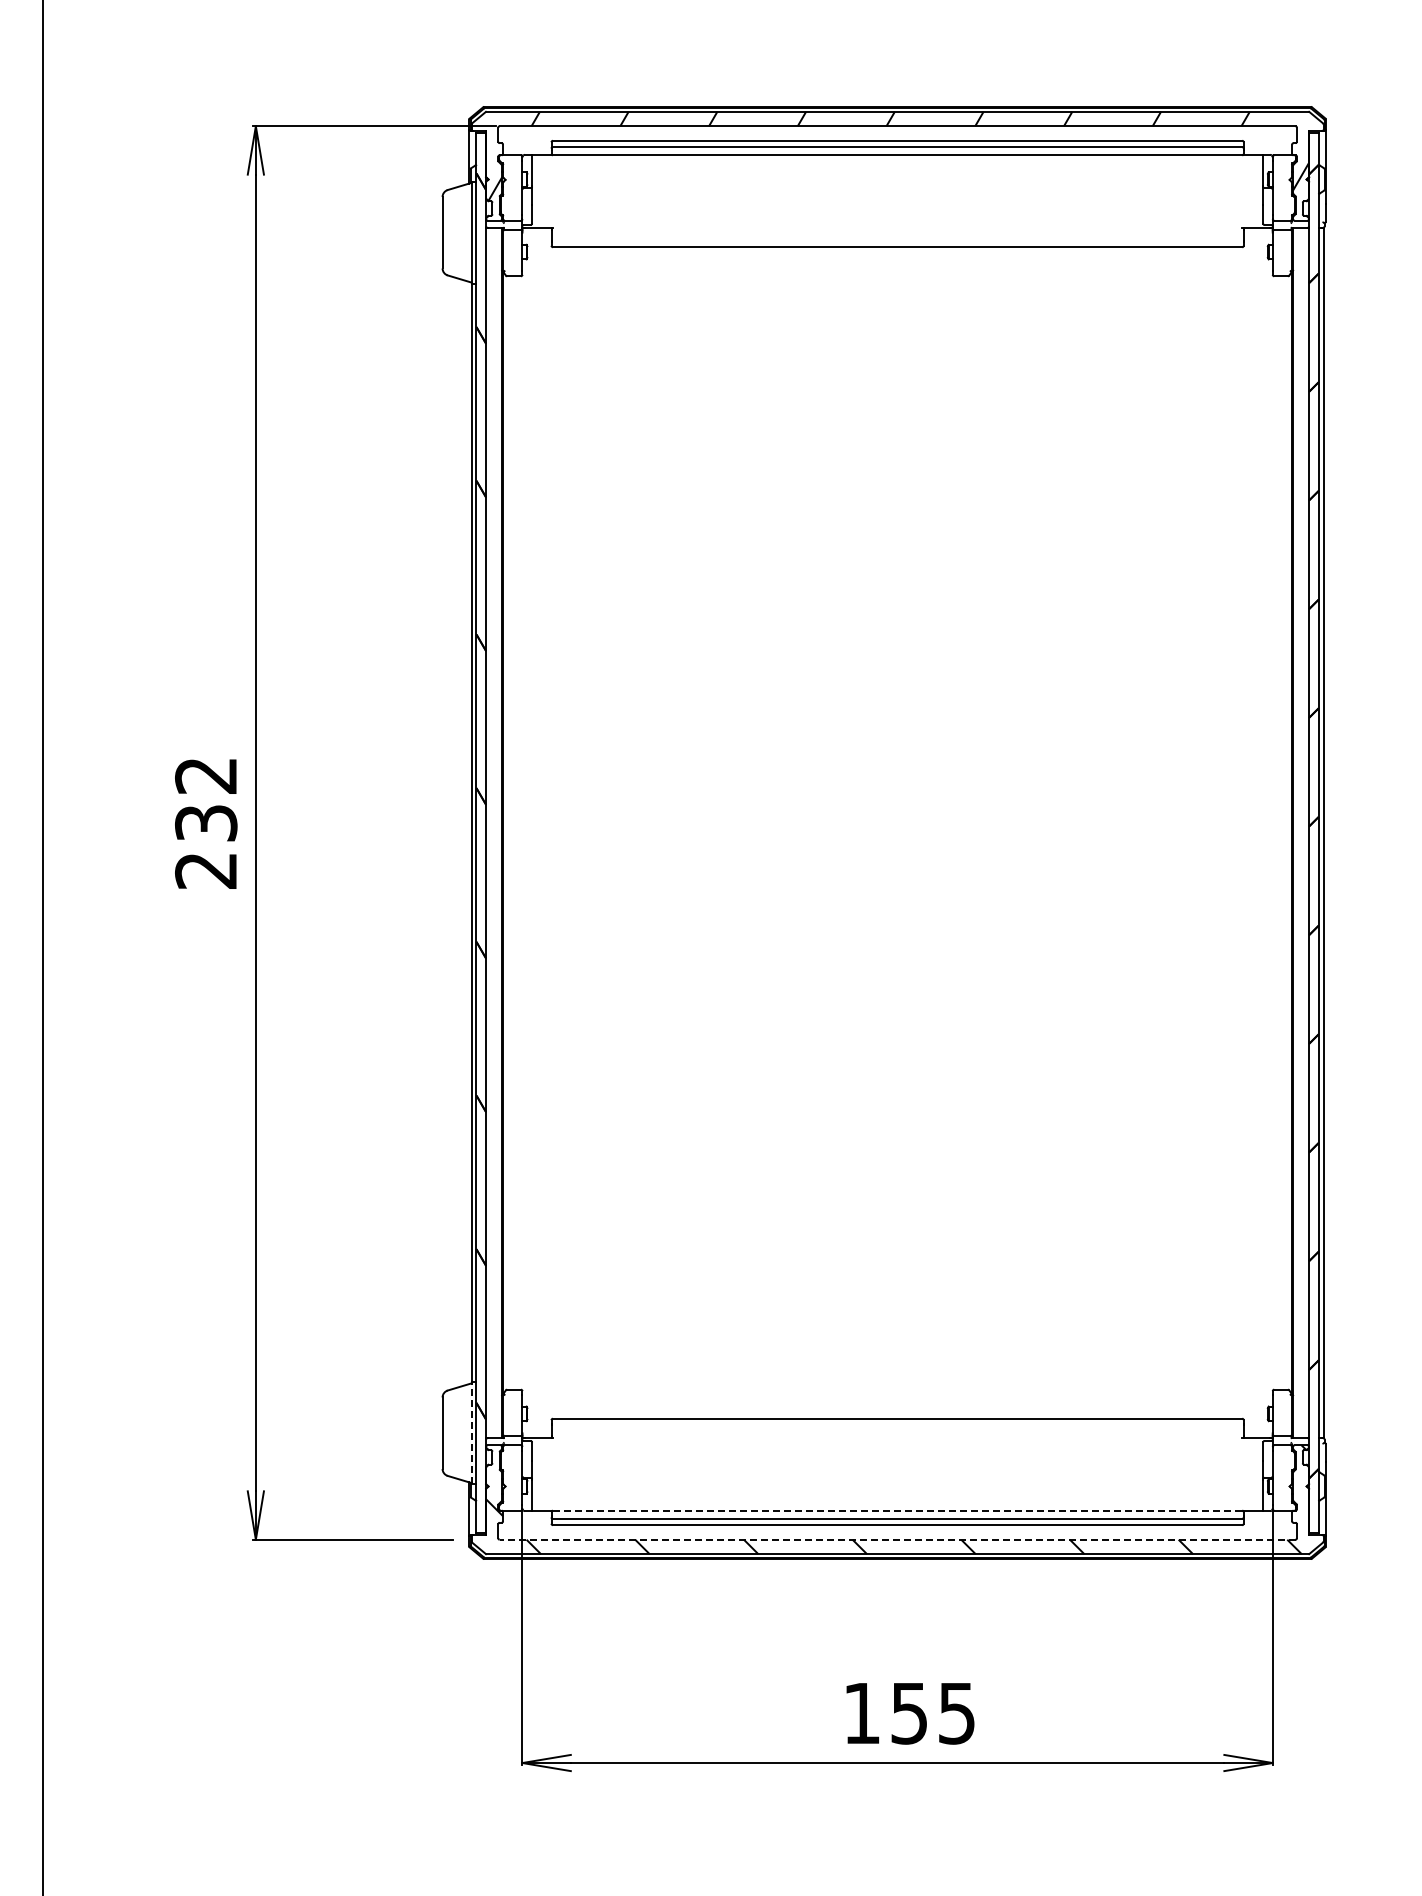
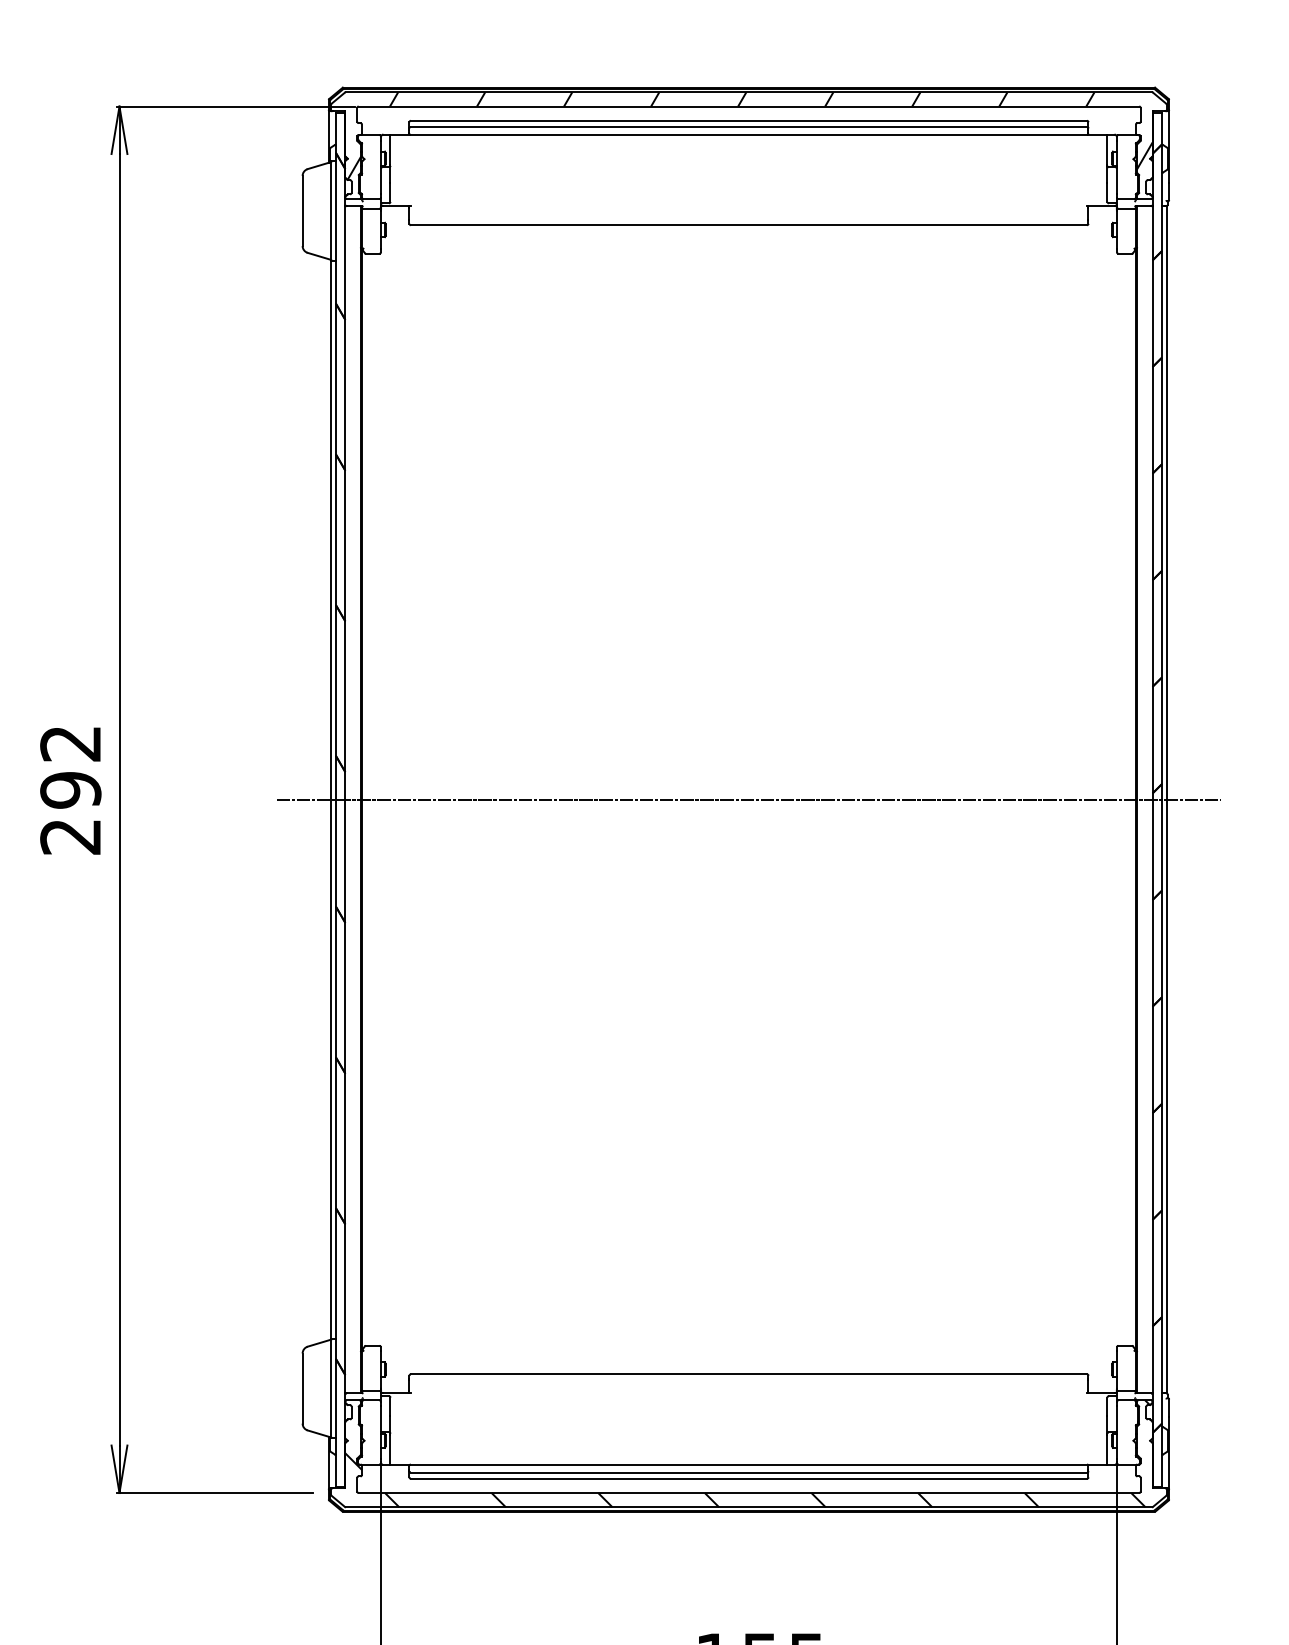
text: (206, 823) -> (71, 790), 232 -> 292
line: (897, 832) -> (748, 799), added
line: (471, 1433) -> (331, 1388), dashed -> solid
line: (897, 1510) -> (748, 1464), dashed -> solid
line: (897, 1539) -> (748, 1492), dashed -> solid

